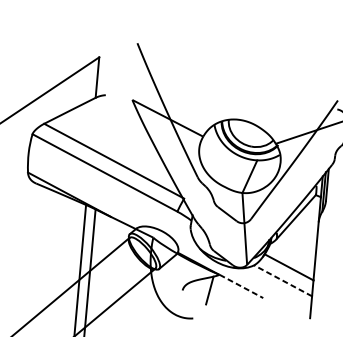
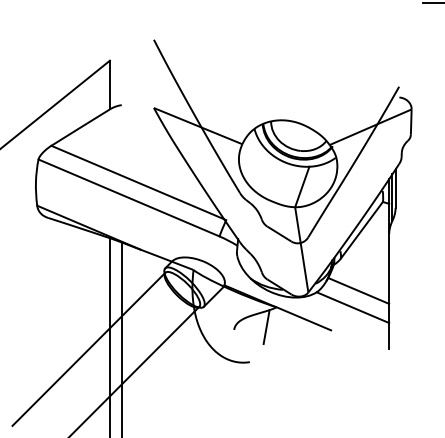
line: (282, 280) -> (352, 307), dashed -> solid
line: (241, 286) -> (303, 318), dashed -> solid

